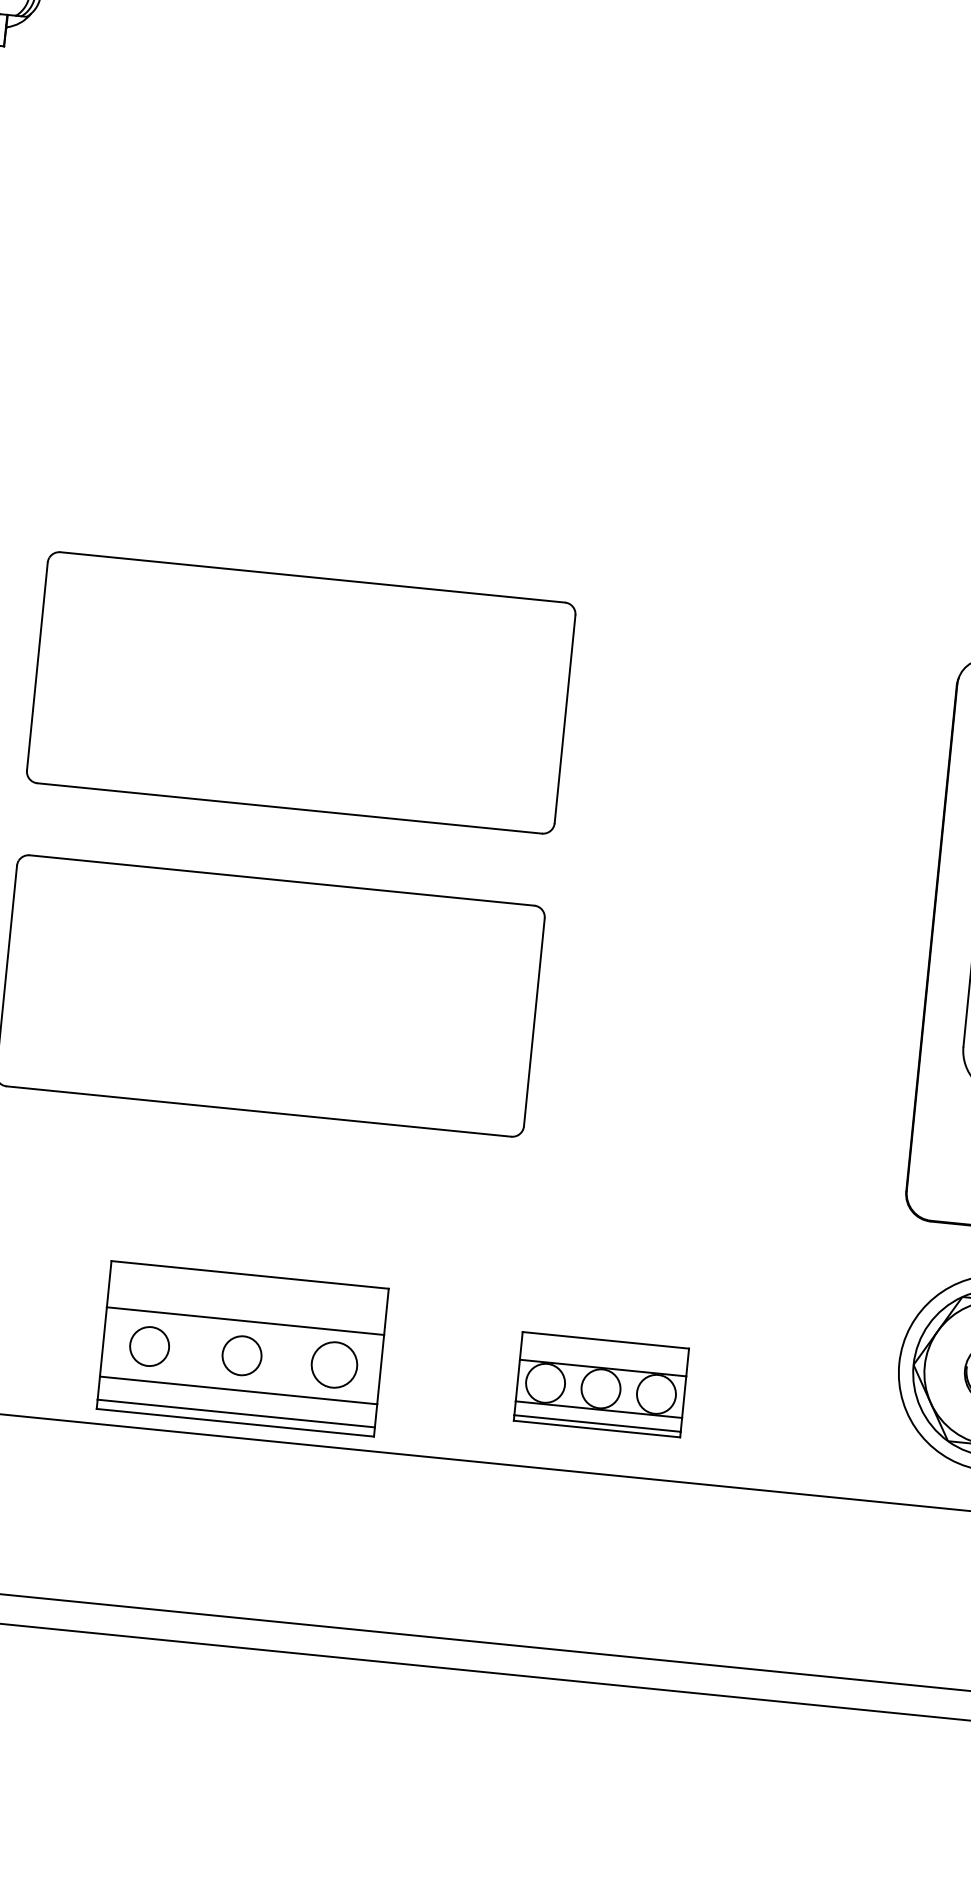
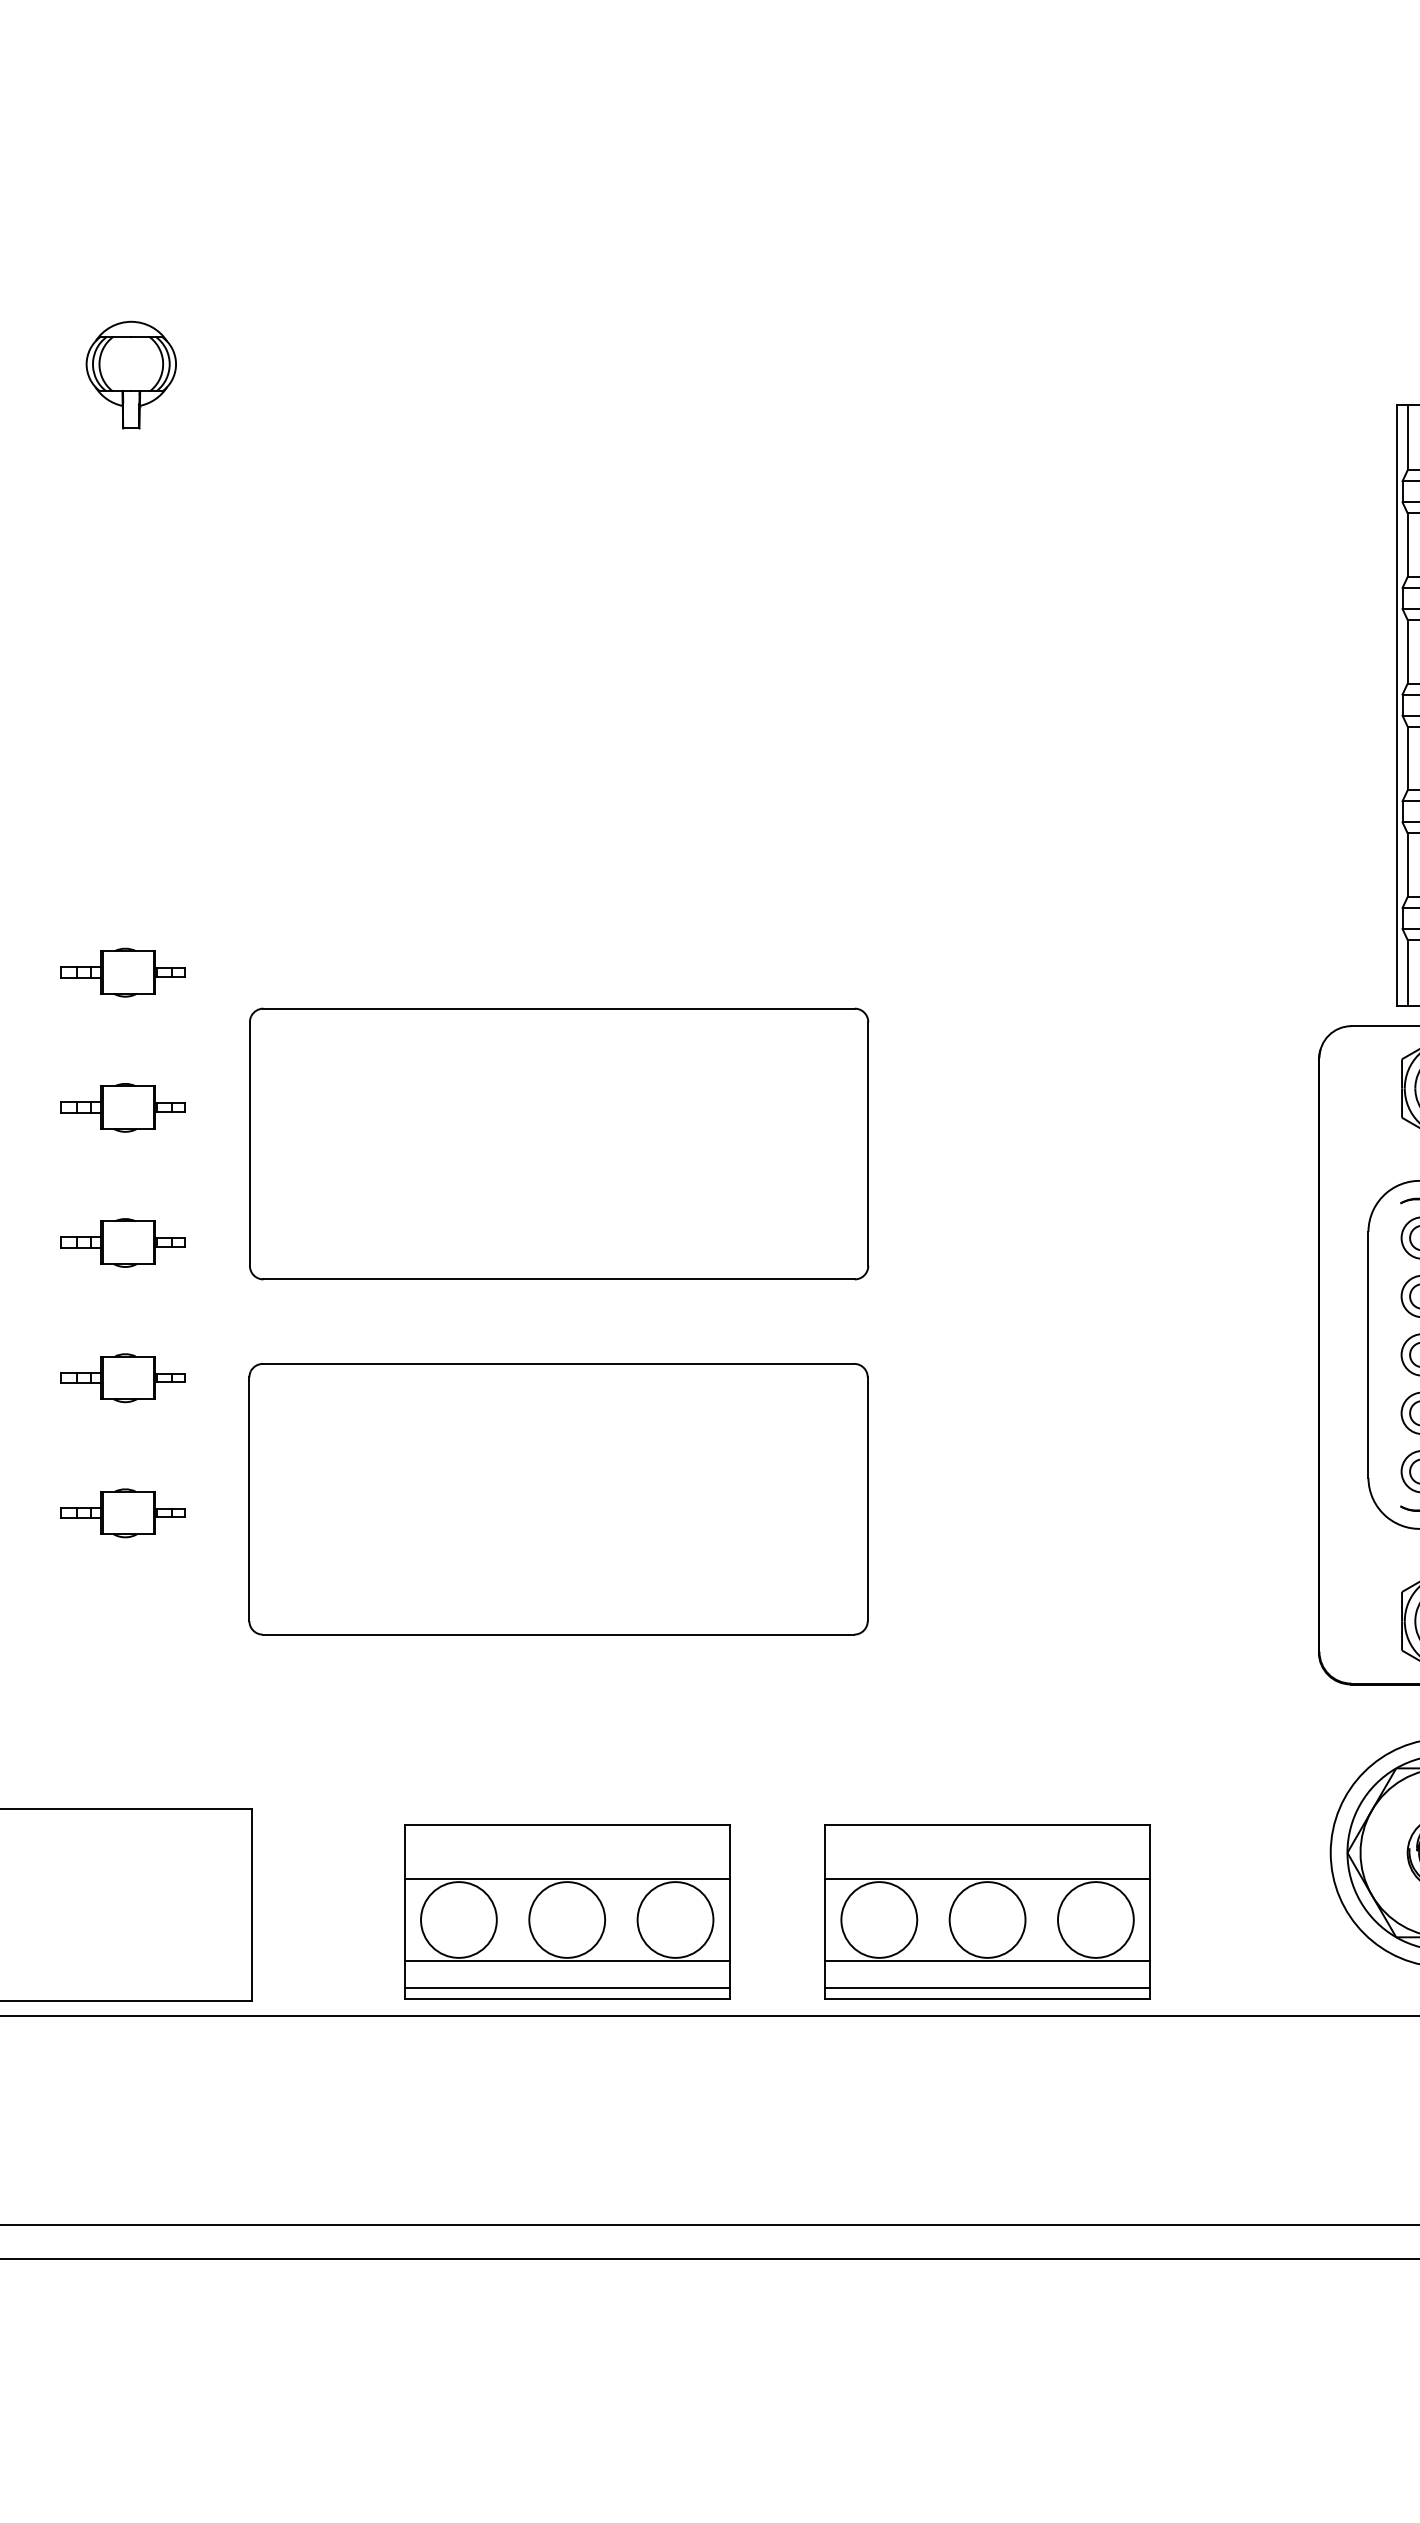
circle: (149, 1346) -> (458, 1919), size x1.67
circle: (242, 1355) -> (567, 1919), size x1.67
circle: (334, 1364) -> (675, 1919), size x1.43
part: (601, 1384) -> (987, 1911), size x1.67

